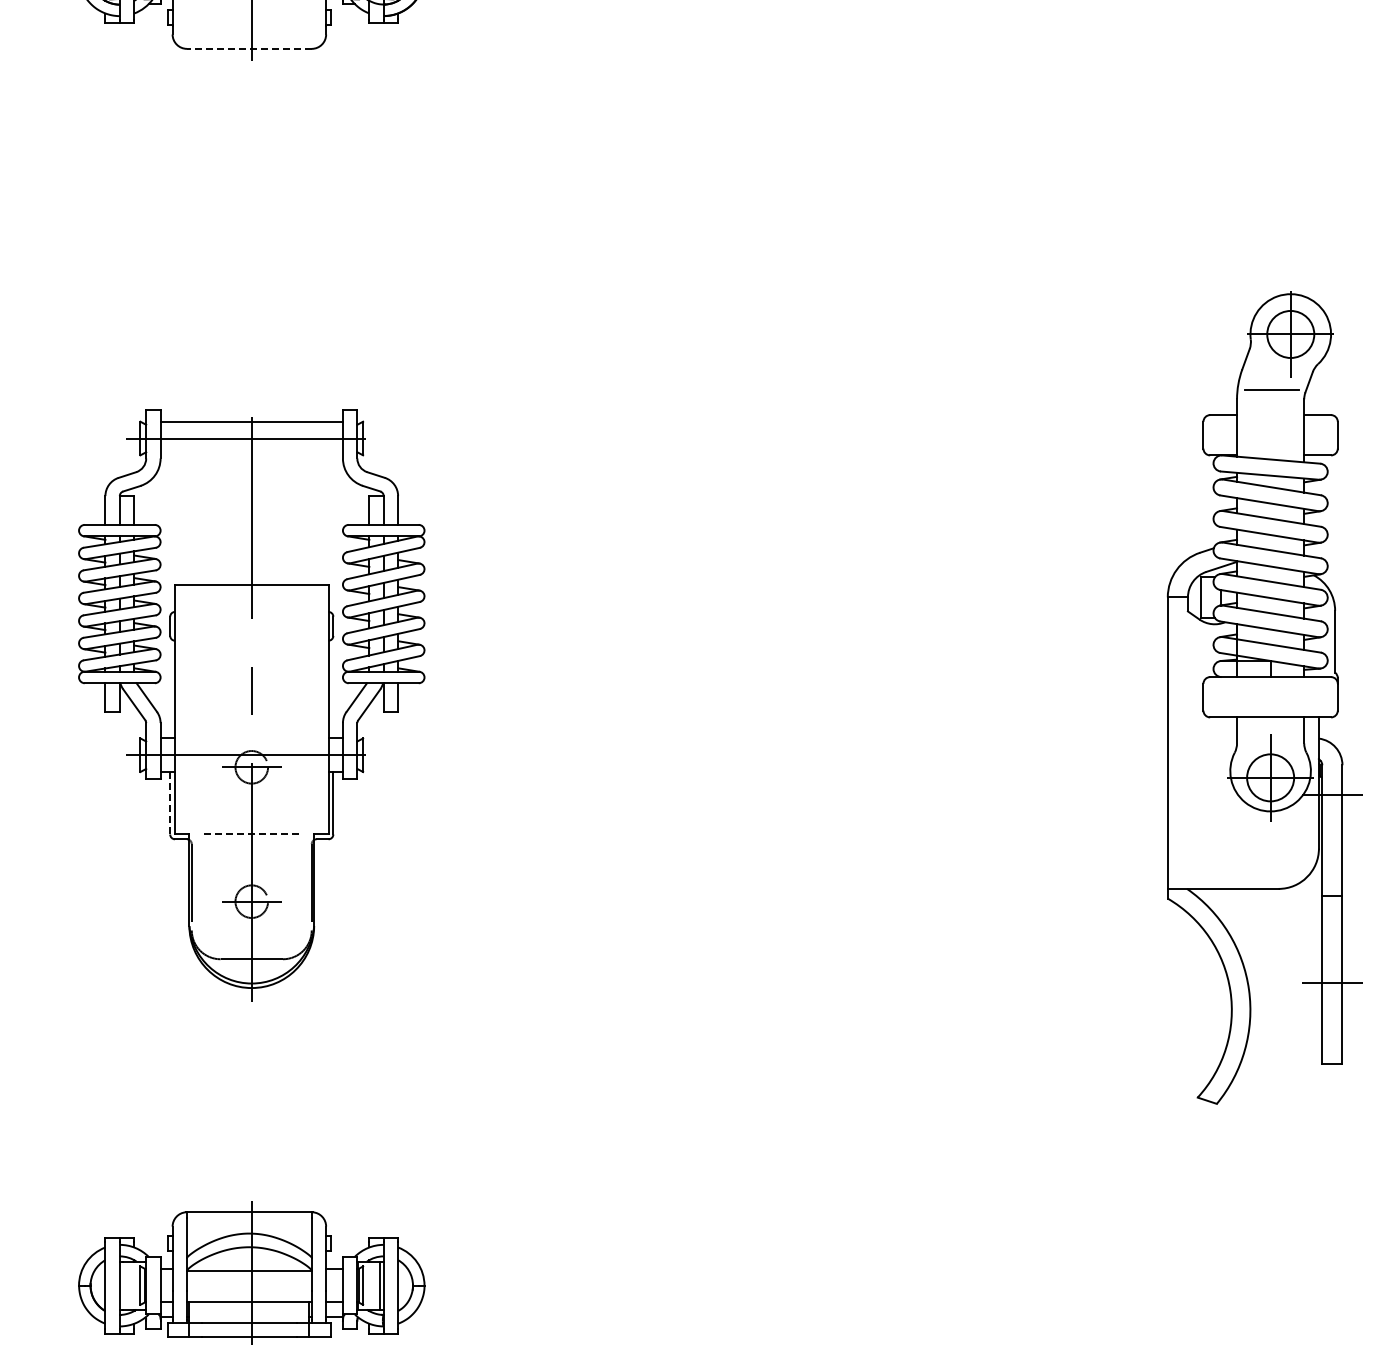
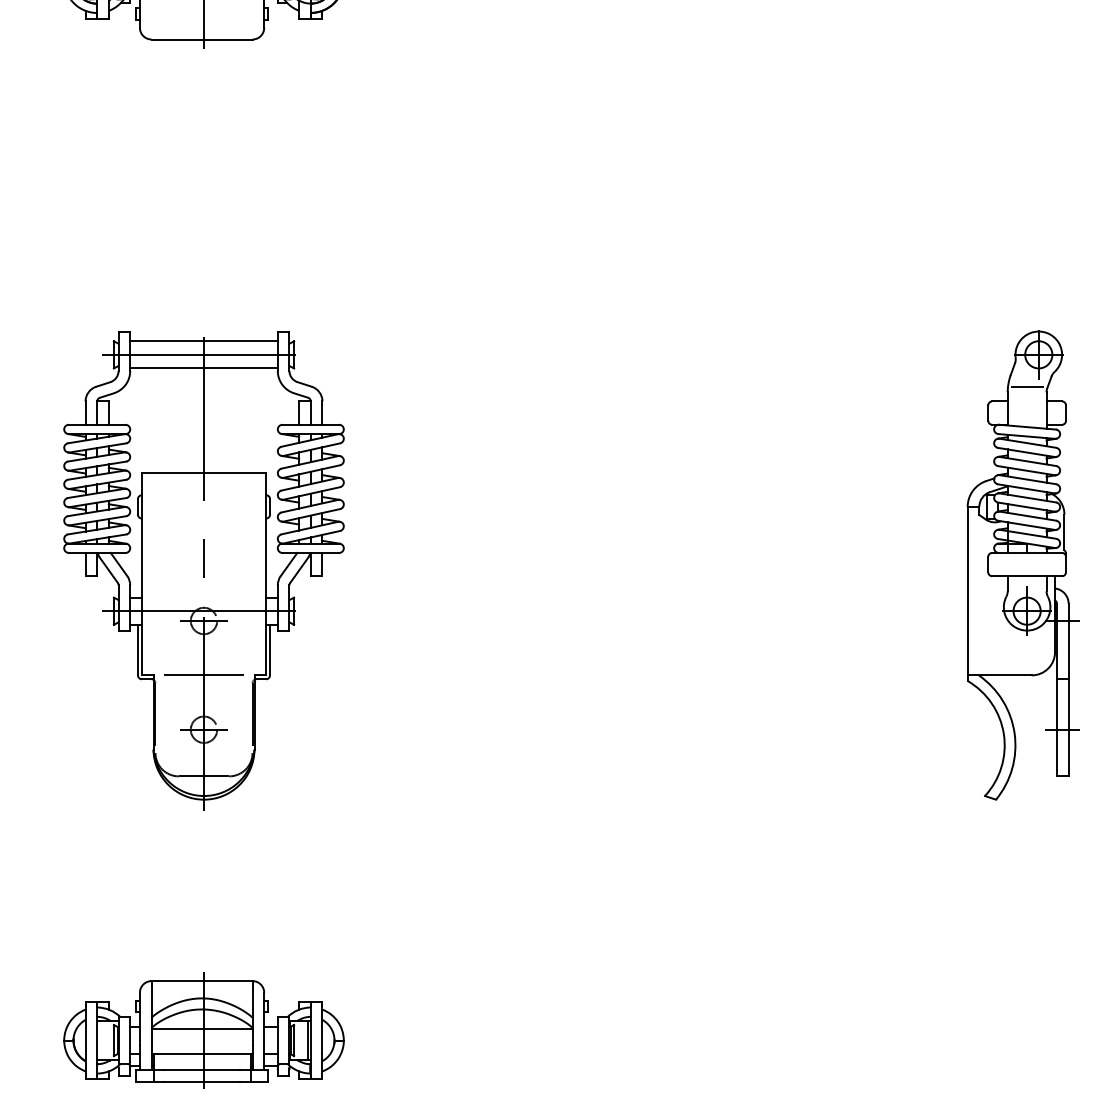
line: (248, 48) -> (201, 39), dashed -> solid
line: (251, 455) -> (203, 368), added
part: (1263, 698) -> (1022, 565), size x0.71
line: (170, 802) -> (138, 649), dashed -> solid
line: (251, 834) -> (203, 675), dashed -> solid

